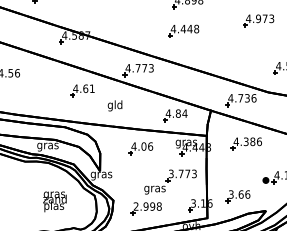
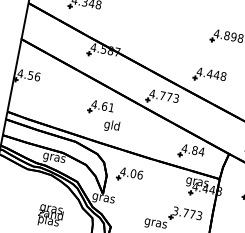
part: (183, 30) -> (209, 75), moved
text: (114, 105) -> (111, 125), moved
part: (140, 148) -> (129, 175), moved

